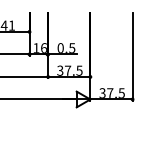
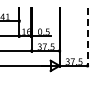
line: (132, 58) -> (87, 38), solid -> dashed

